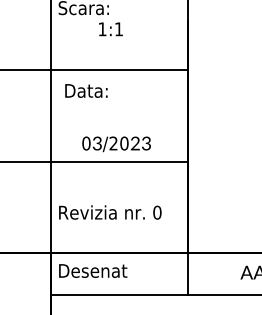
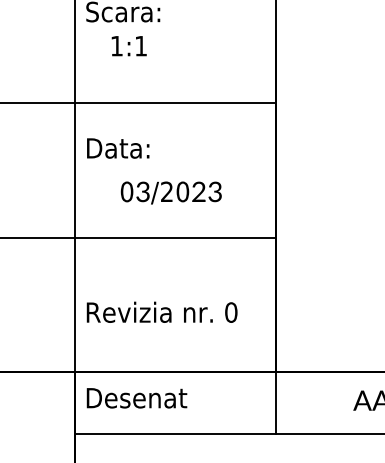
text: (110, 29) -> (128, 46), moved
text: (86, 90) -> (118, 147), moved
text: (116, 144) -> (171, 193), moved

